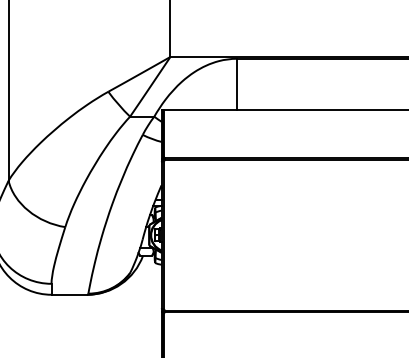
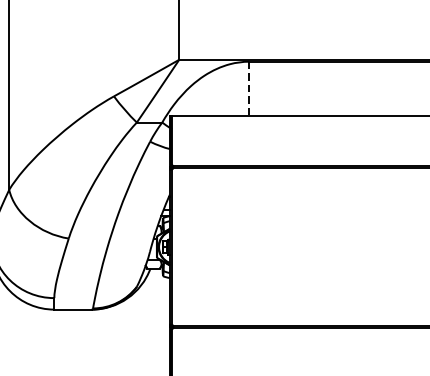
line: (237, 84) -> (249, 88), solid -> dashed

